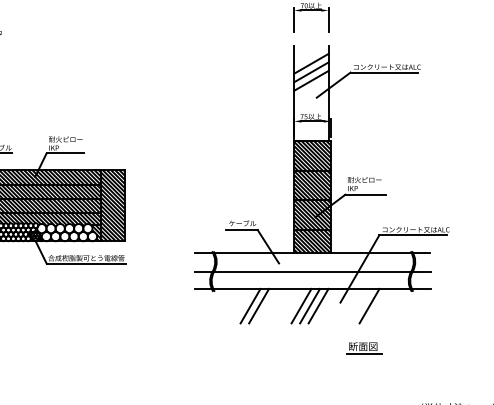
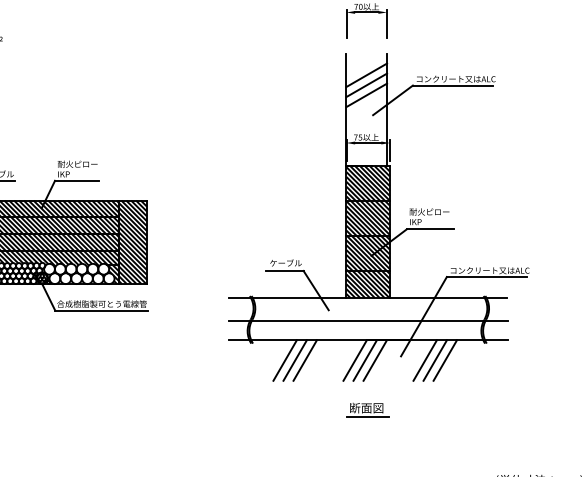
line: (241, 305) -> (284, 359), added
line: (360, 305) -> (424, 359), added
line: (378, 305) -> (445, 359), added
part: (364, 348) -> (368, 410), moved

